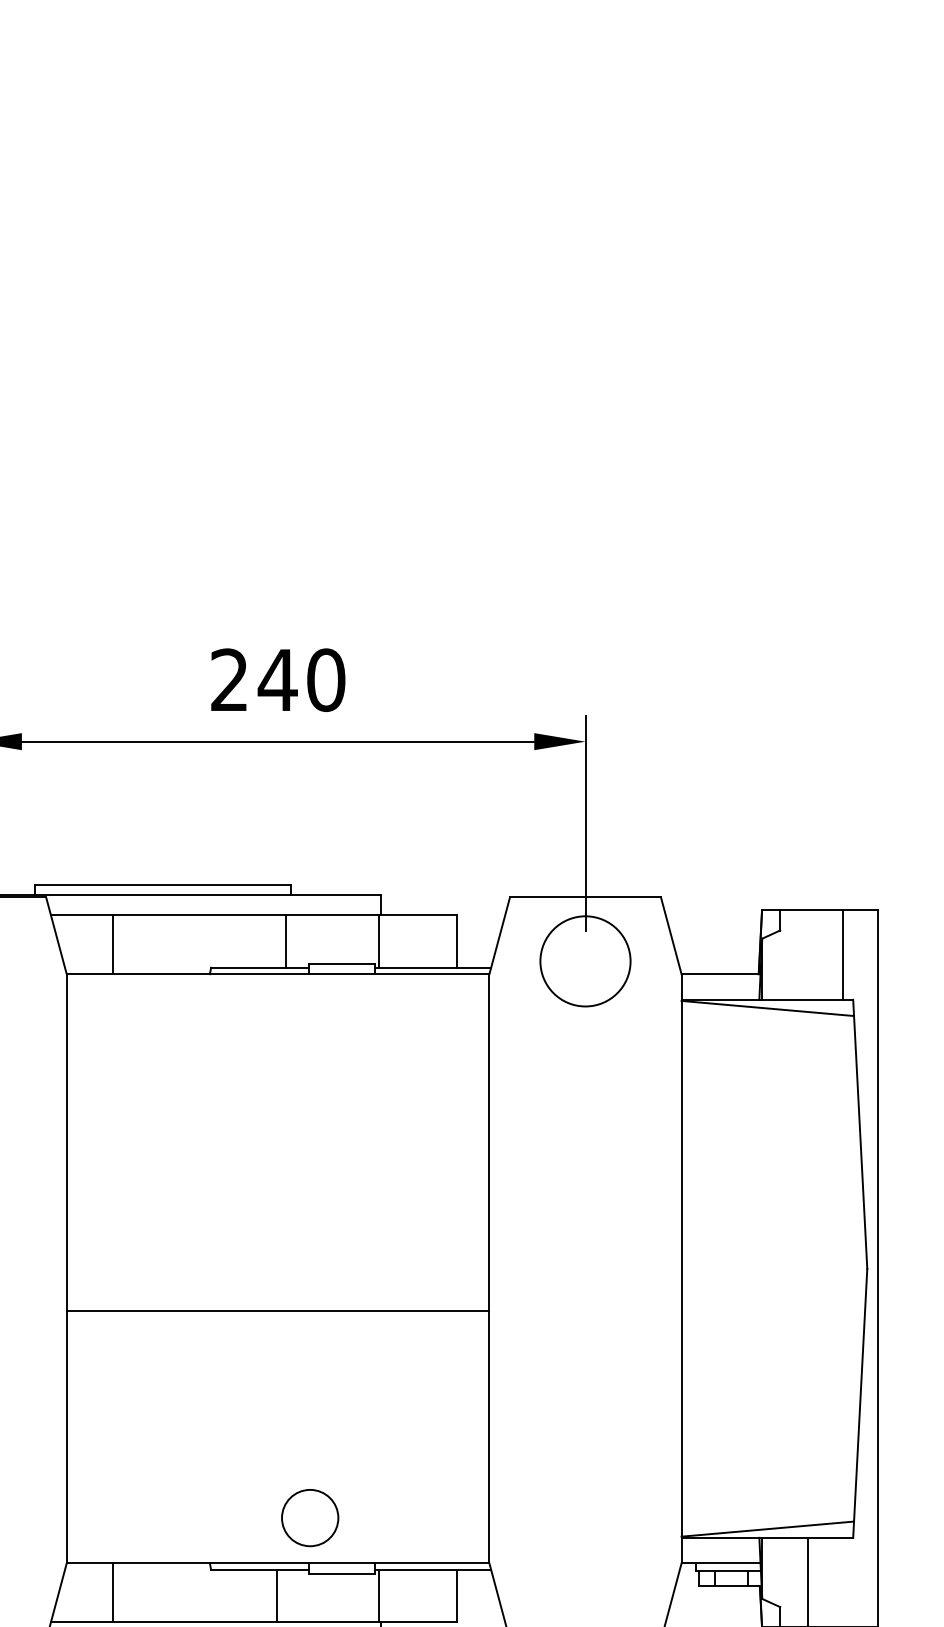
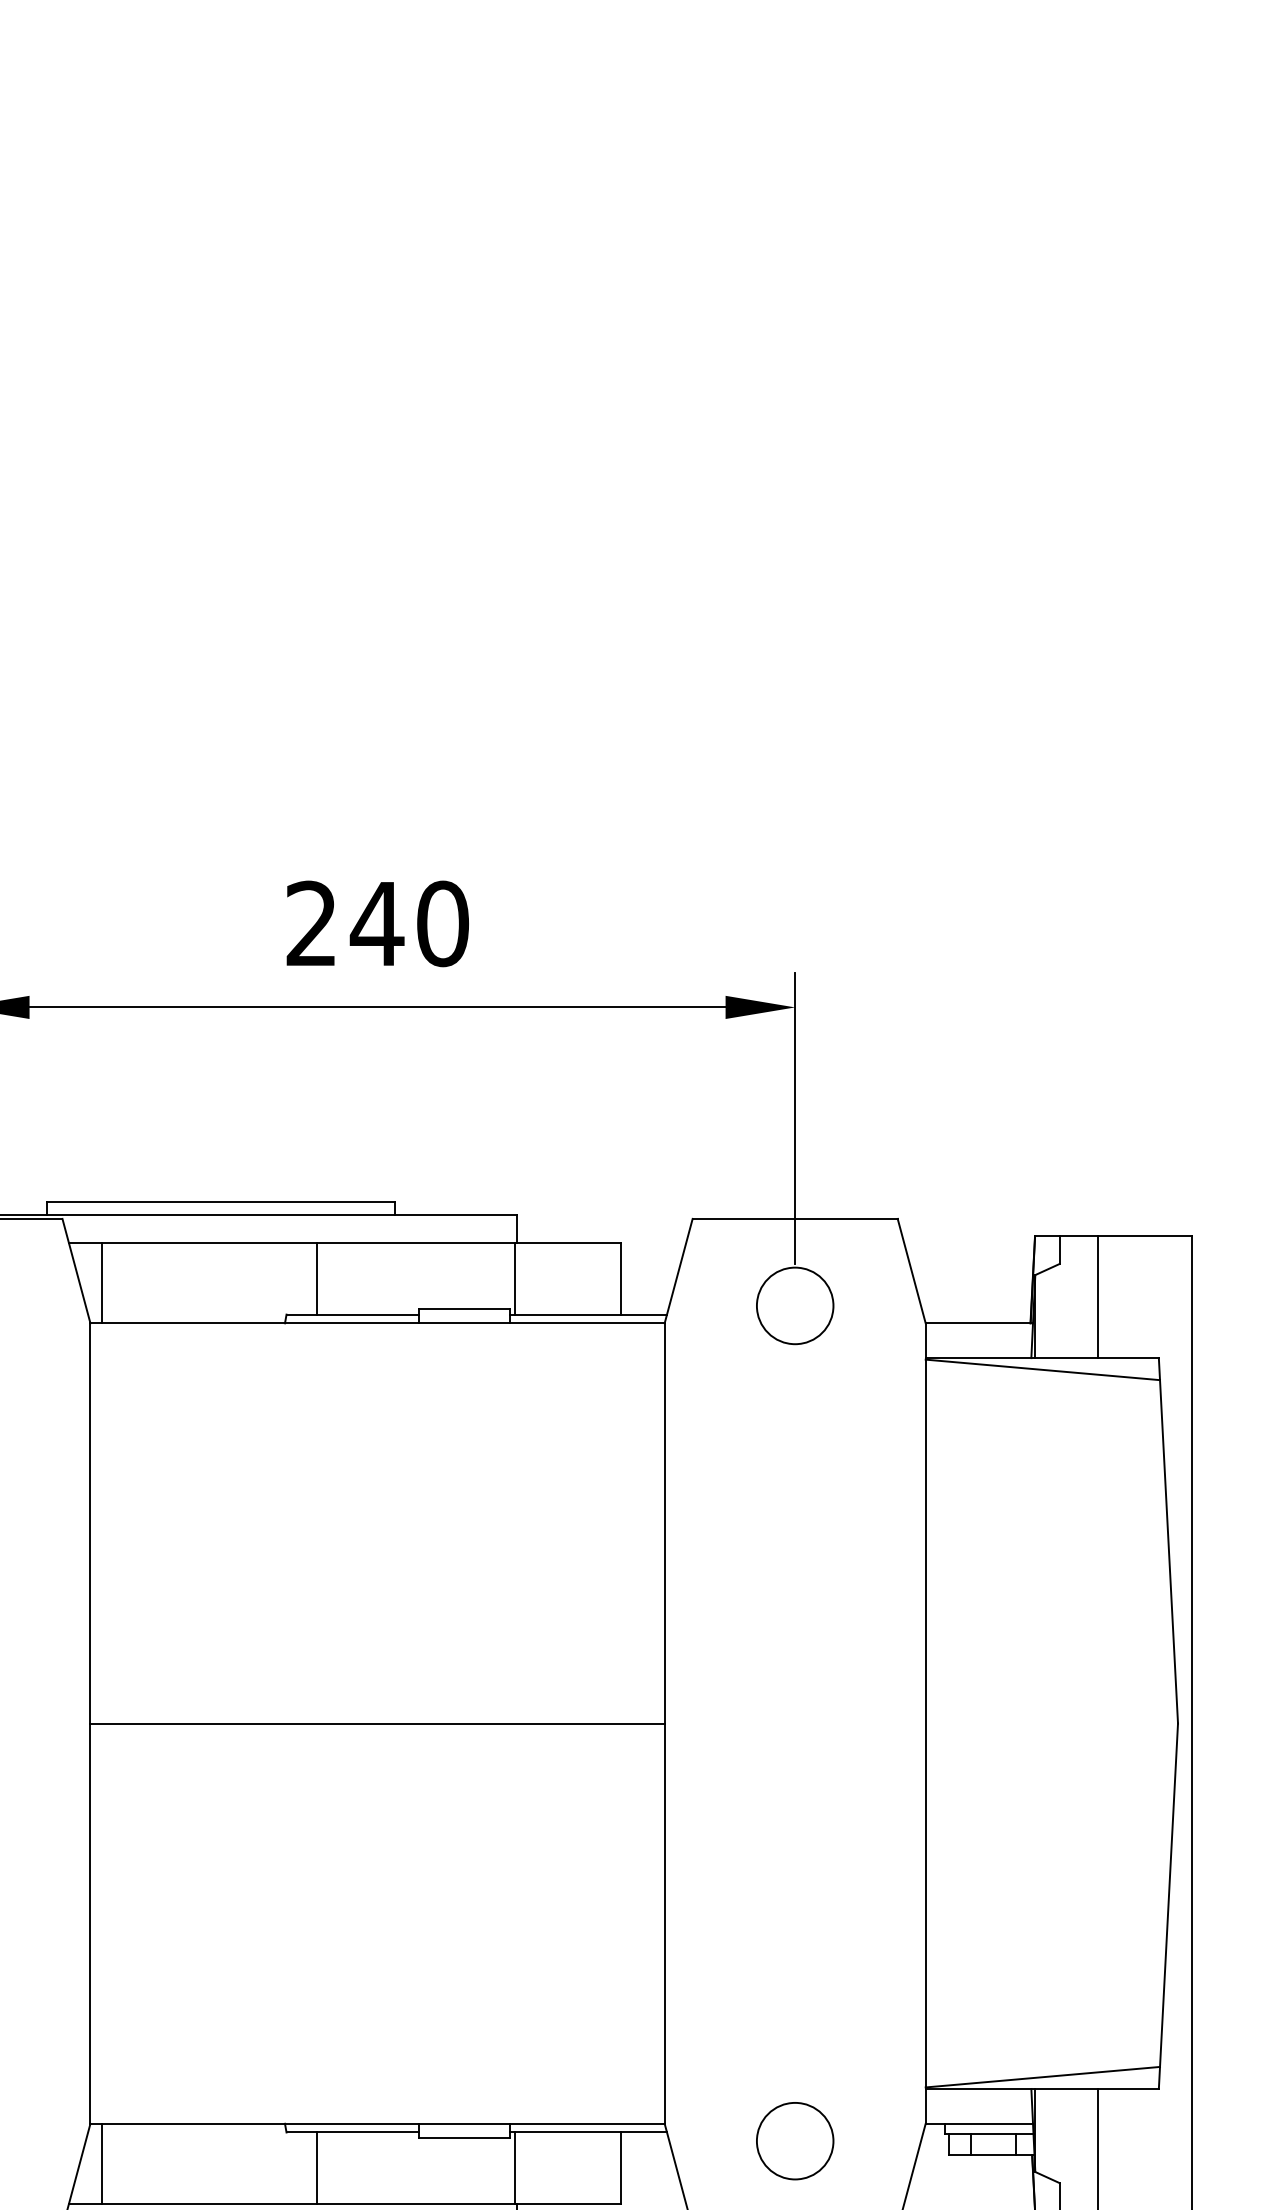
line: (286, 941) -> (317, 1278), moved
line: (113, 944) -> (101, 1283), moved
line: (842, 955) -> (1097, 1297), moved
circle: (584, 961) -> (794, 1305), size x0.62
line: (278, 1310) -> (377, 1723), moved
circle: (310, 1518) -> (795, 2141), moved
line: (112, 1592) -> (101, 2163), moved
line: (277, 1595) -> (317, 2167), moved

